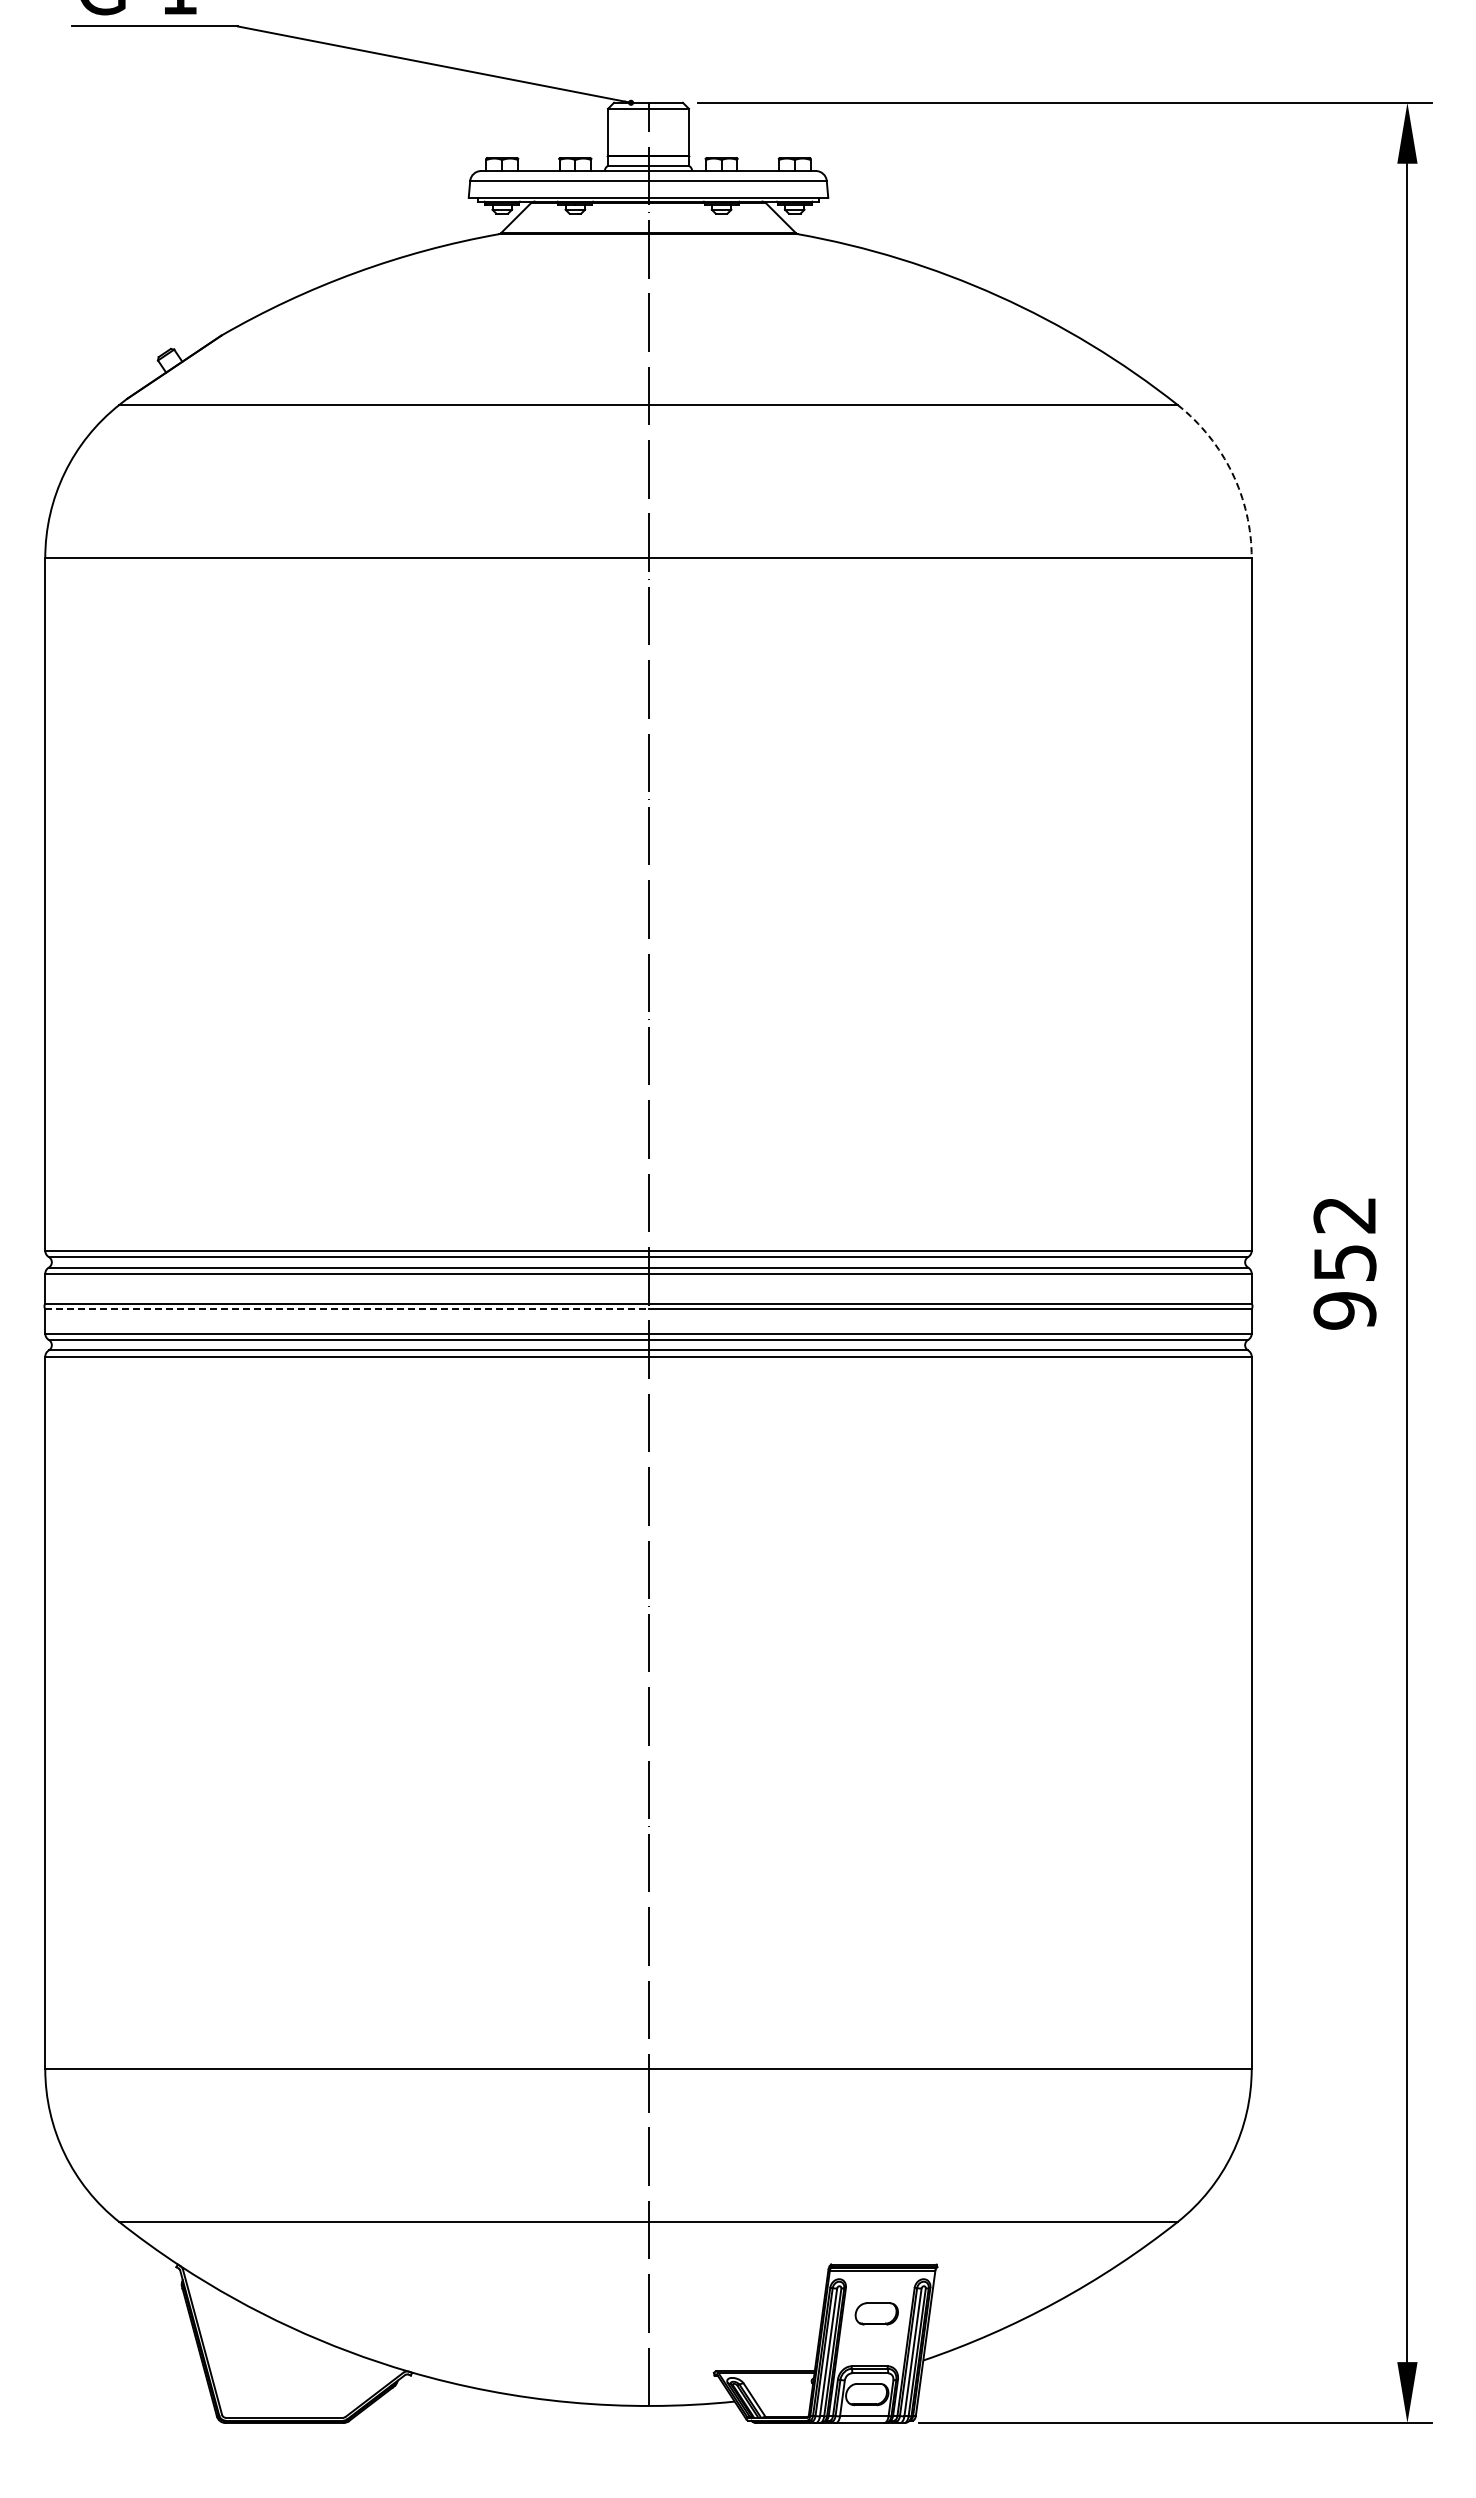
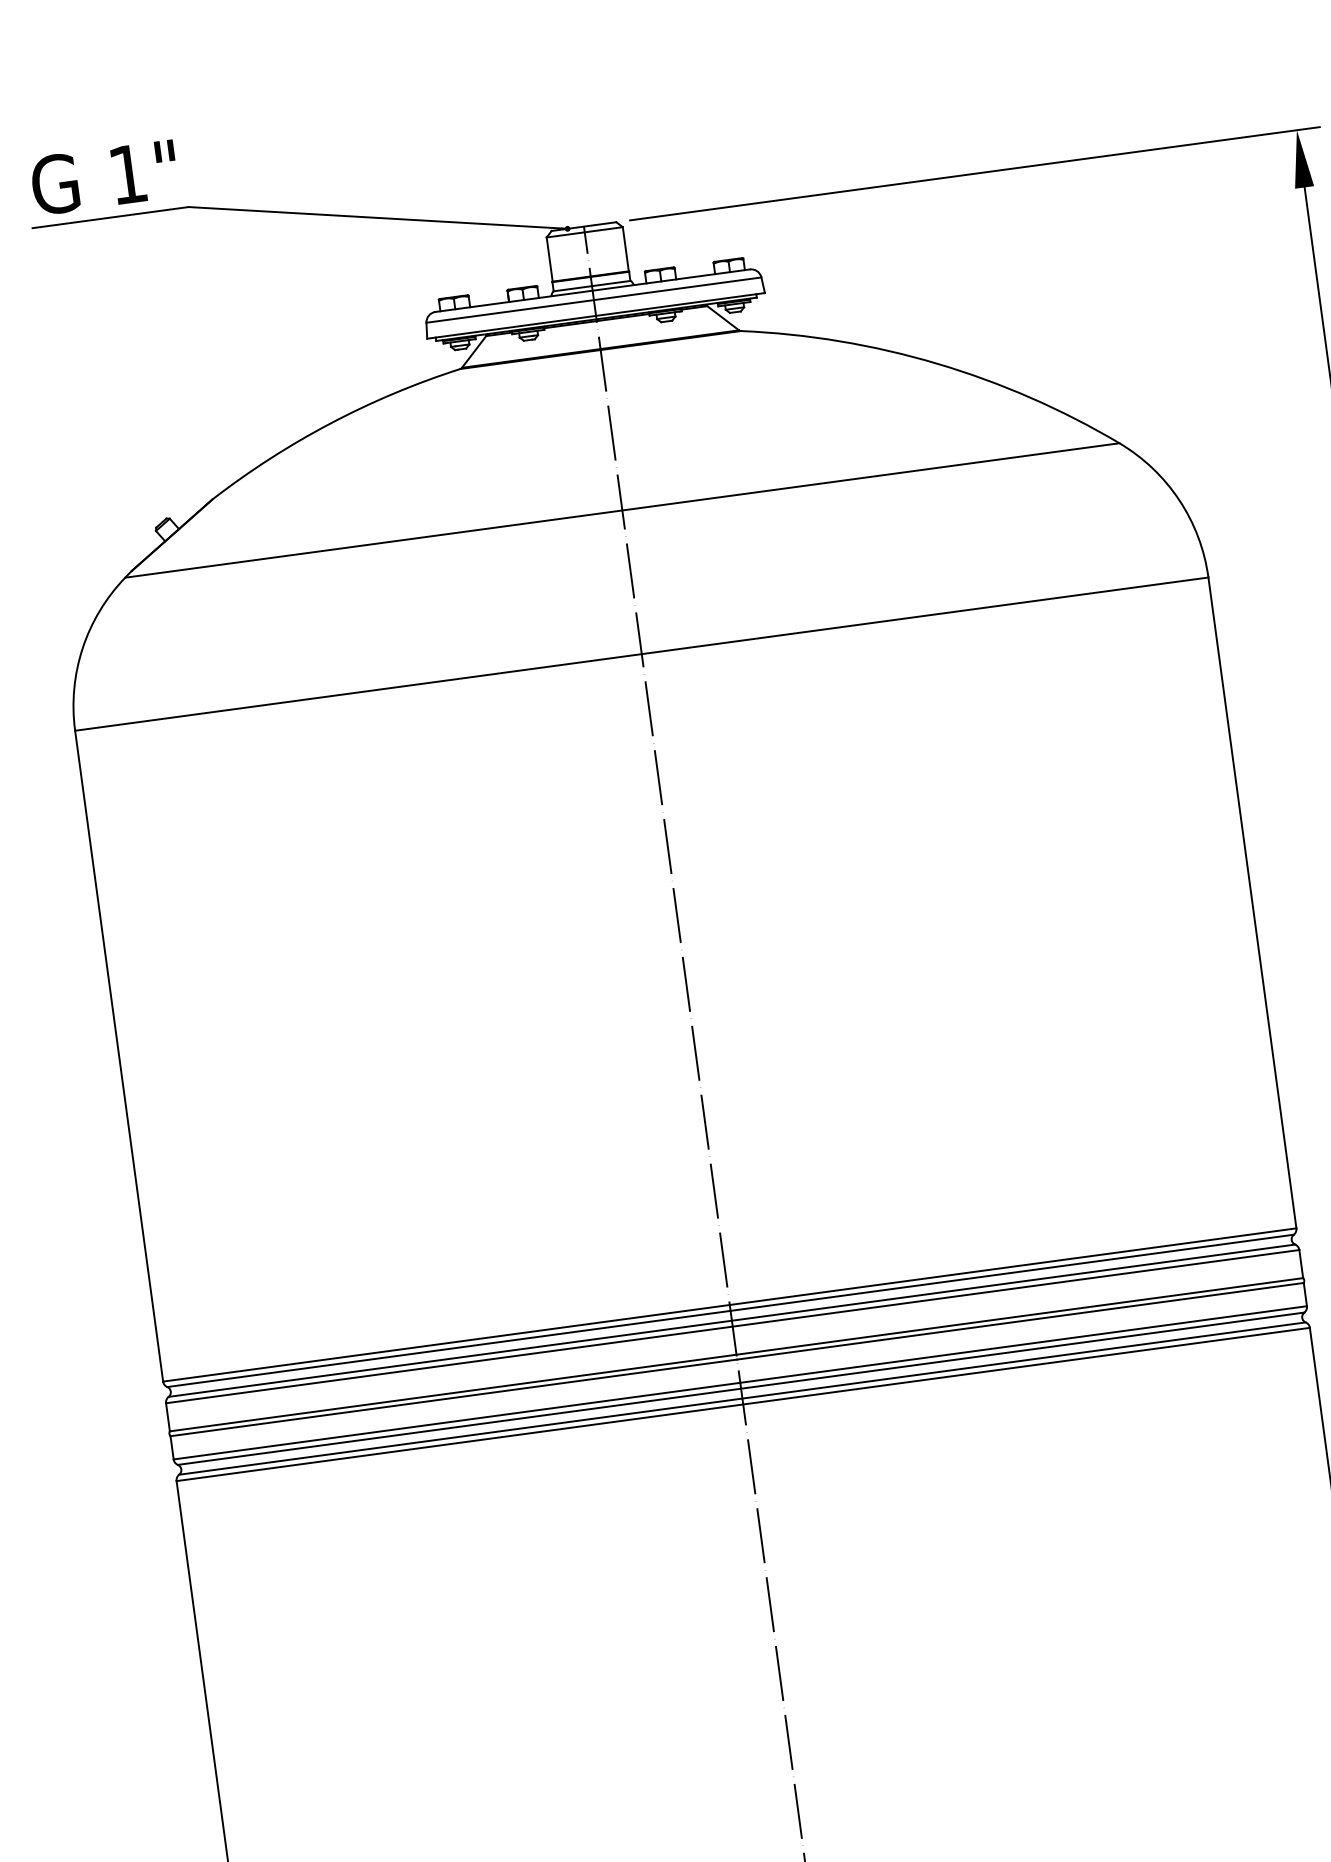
arc: (1232, 472) -> (1179, 499), dashed -> solid
line: (346, 1308) -> (453, 1397), dashed -> solid

